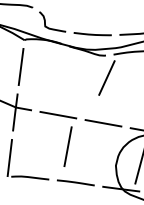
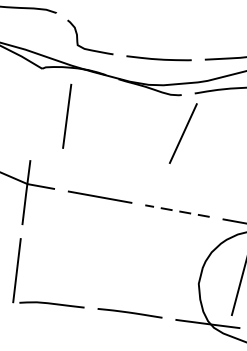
line: (20, 66) -> (66, 115), moved
line: (103, 123) -> (177, 211), solid -> dashed
line: (67, 146) -> (115, 250), removed

